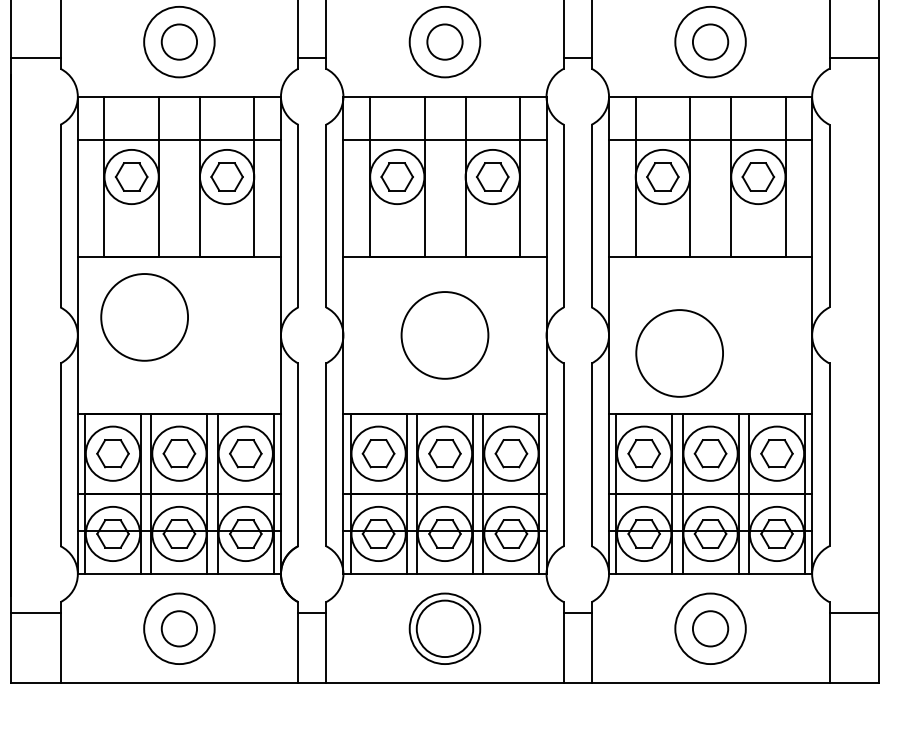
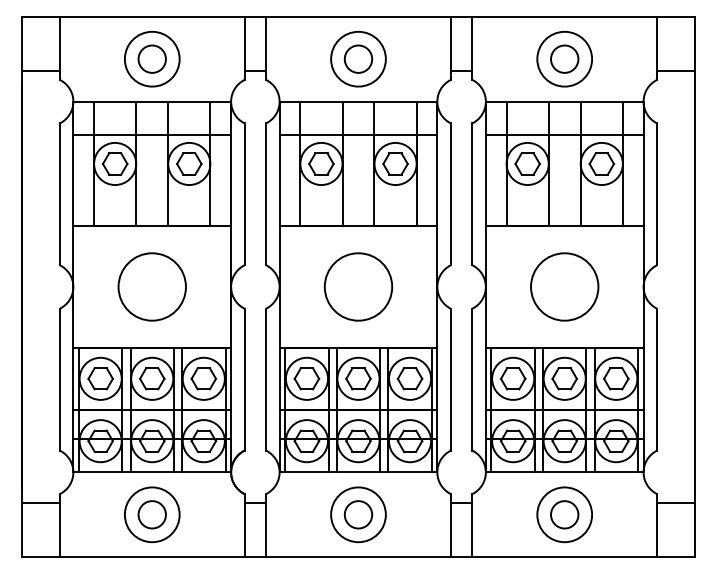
circle: (143, 316) -> (151, 286), moved
circle: (679, 352) -> (564, 286), moved
circle: (445, 628) -> (358, 514), size x0.62

